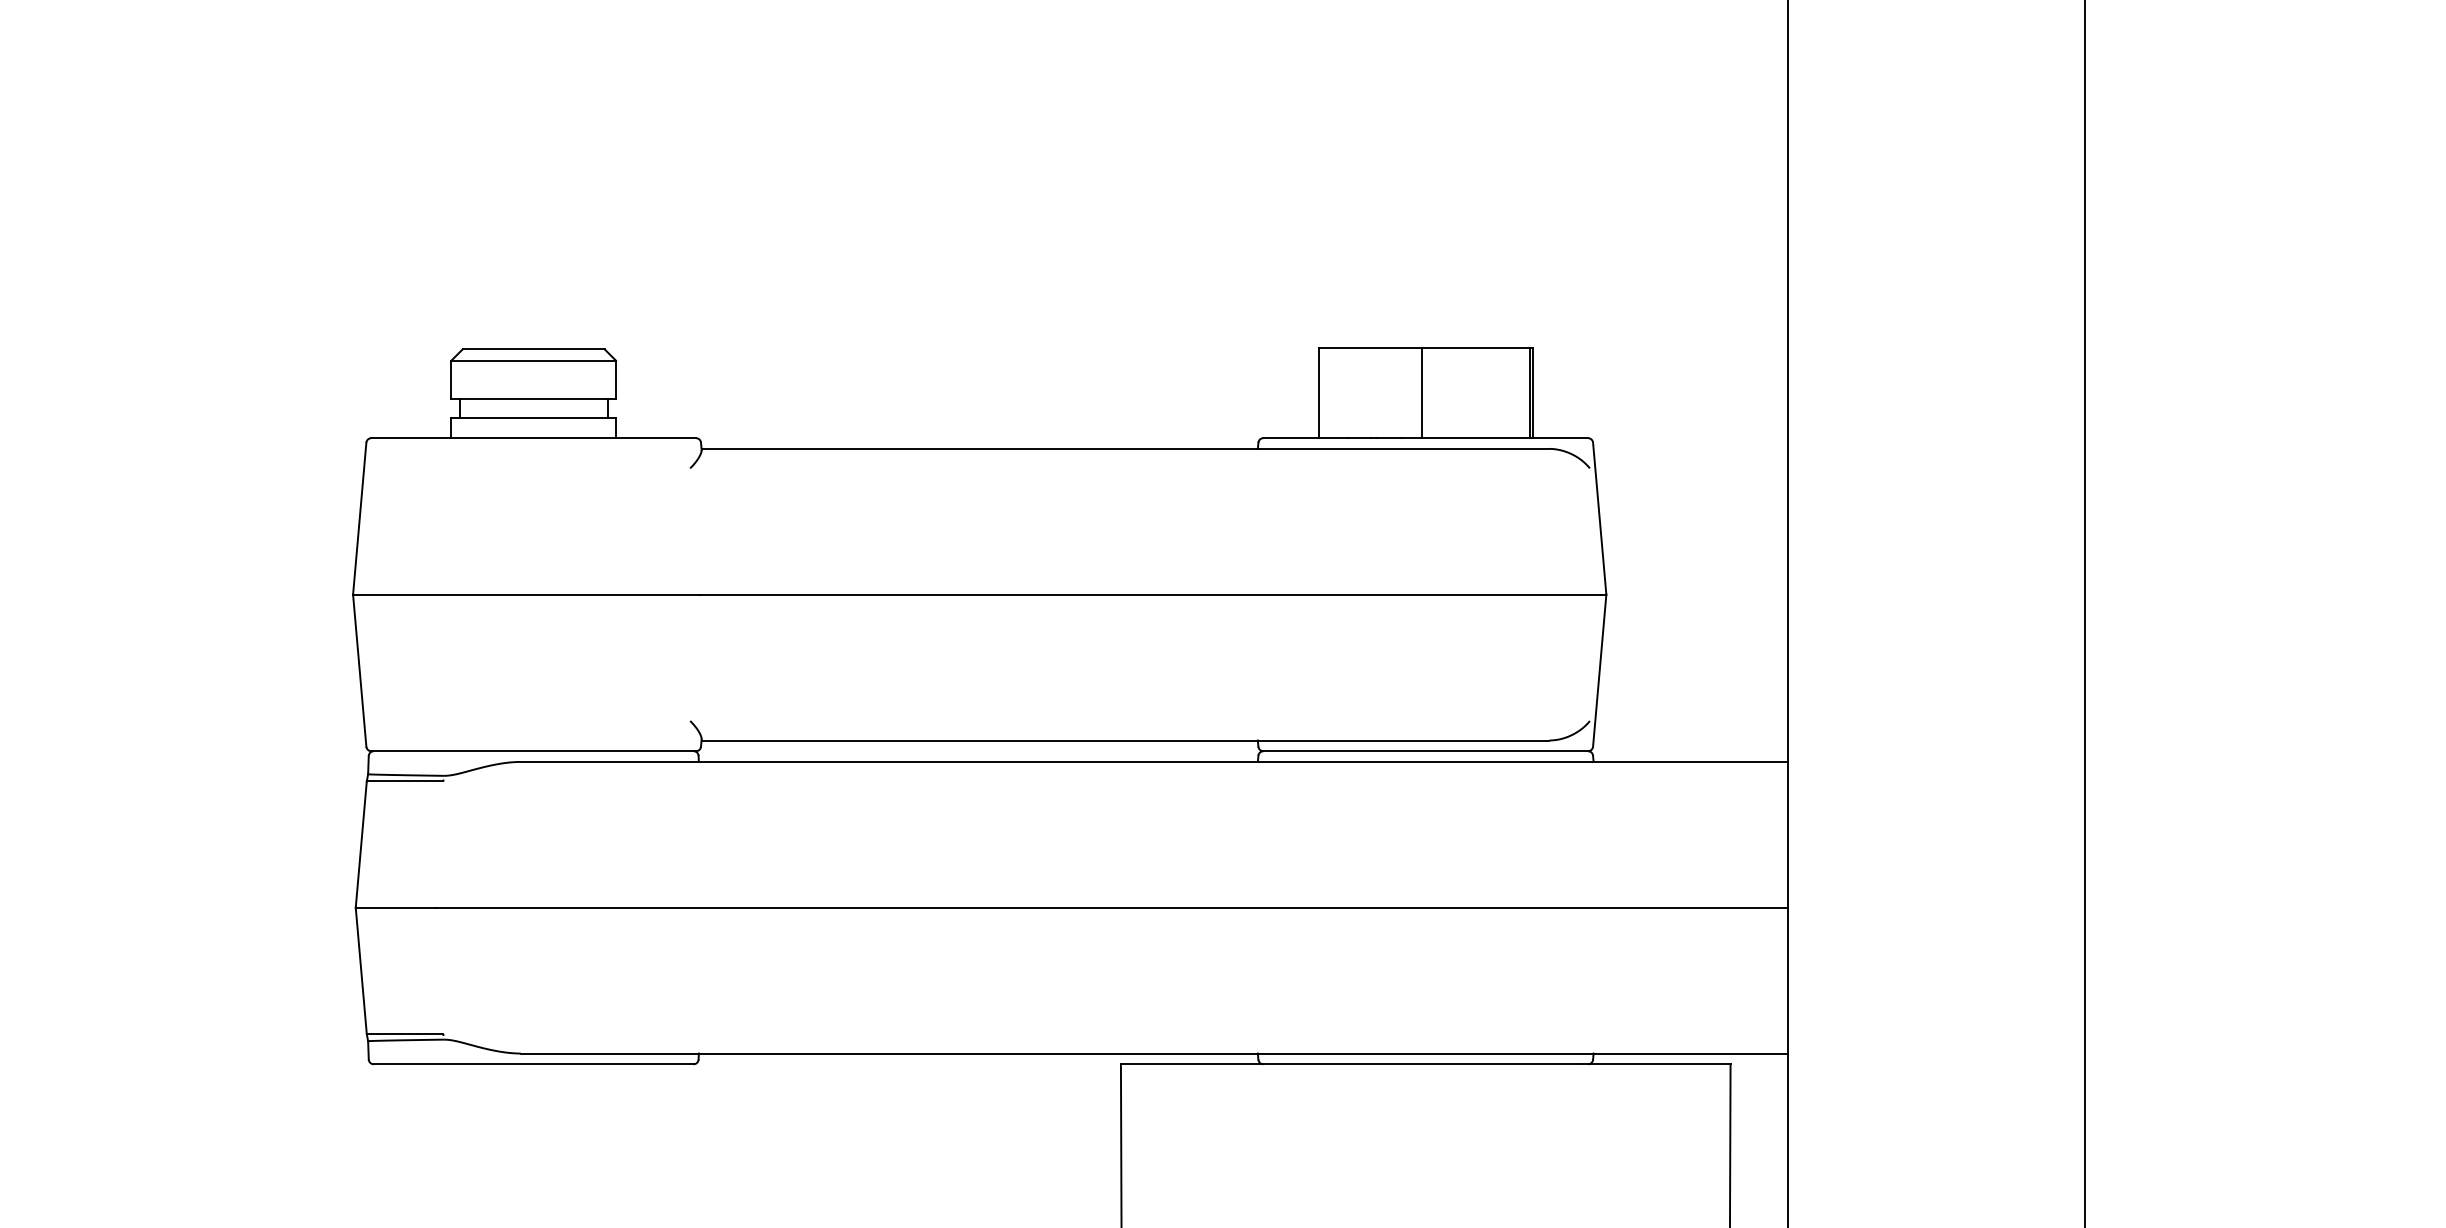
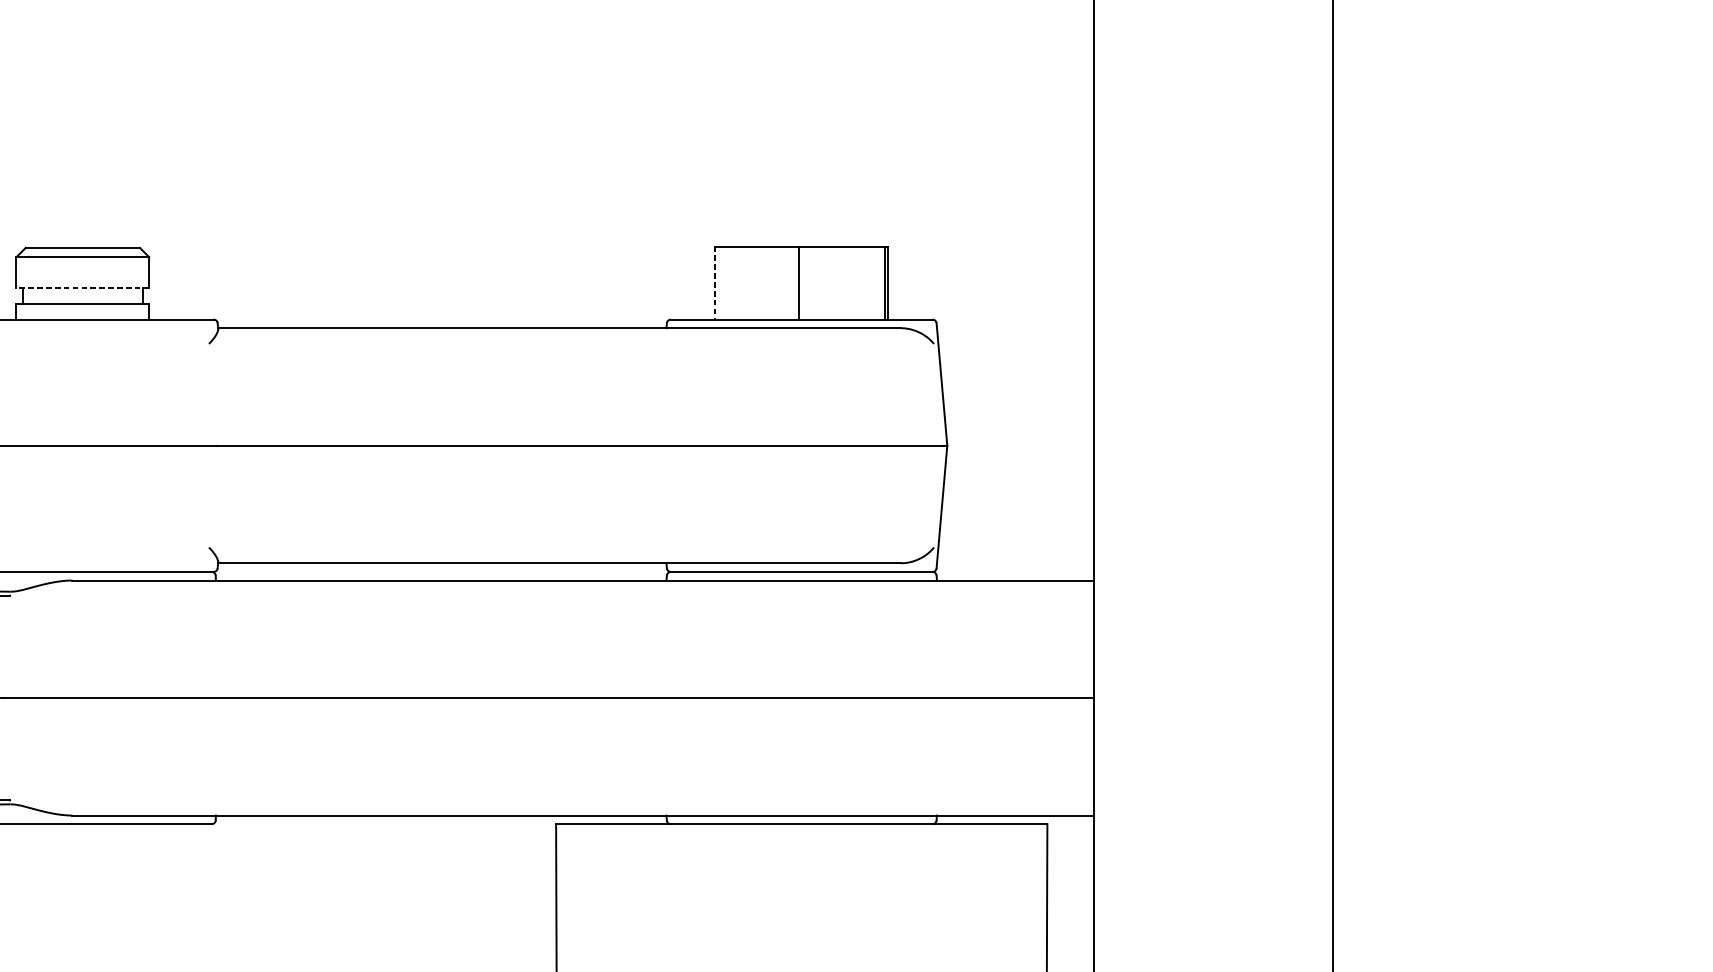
line: (1318, 393) -> (715, 283), solid -> dashed
line: (533, 398) -> (82, 287), solid -> dashed

